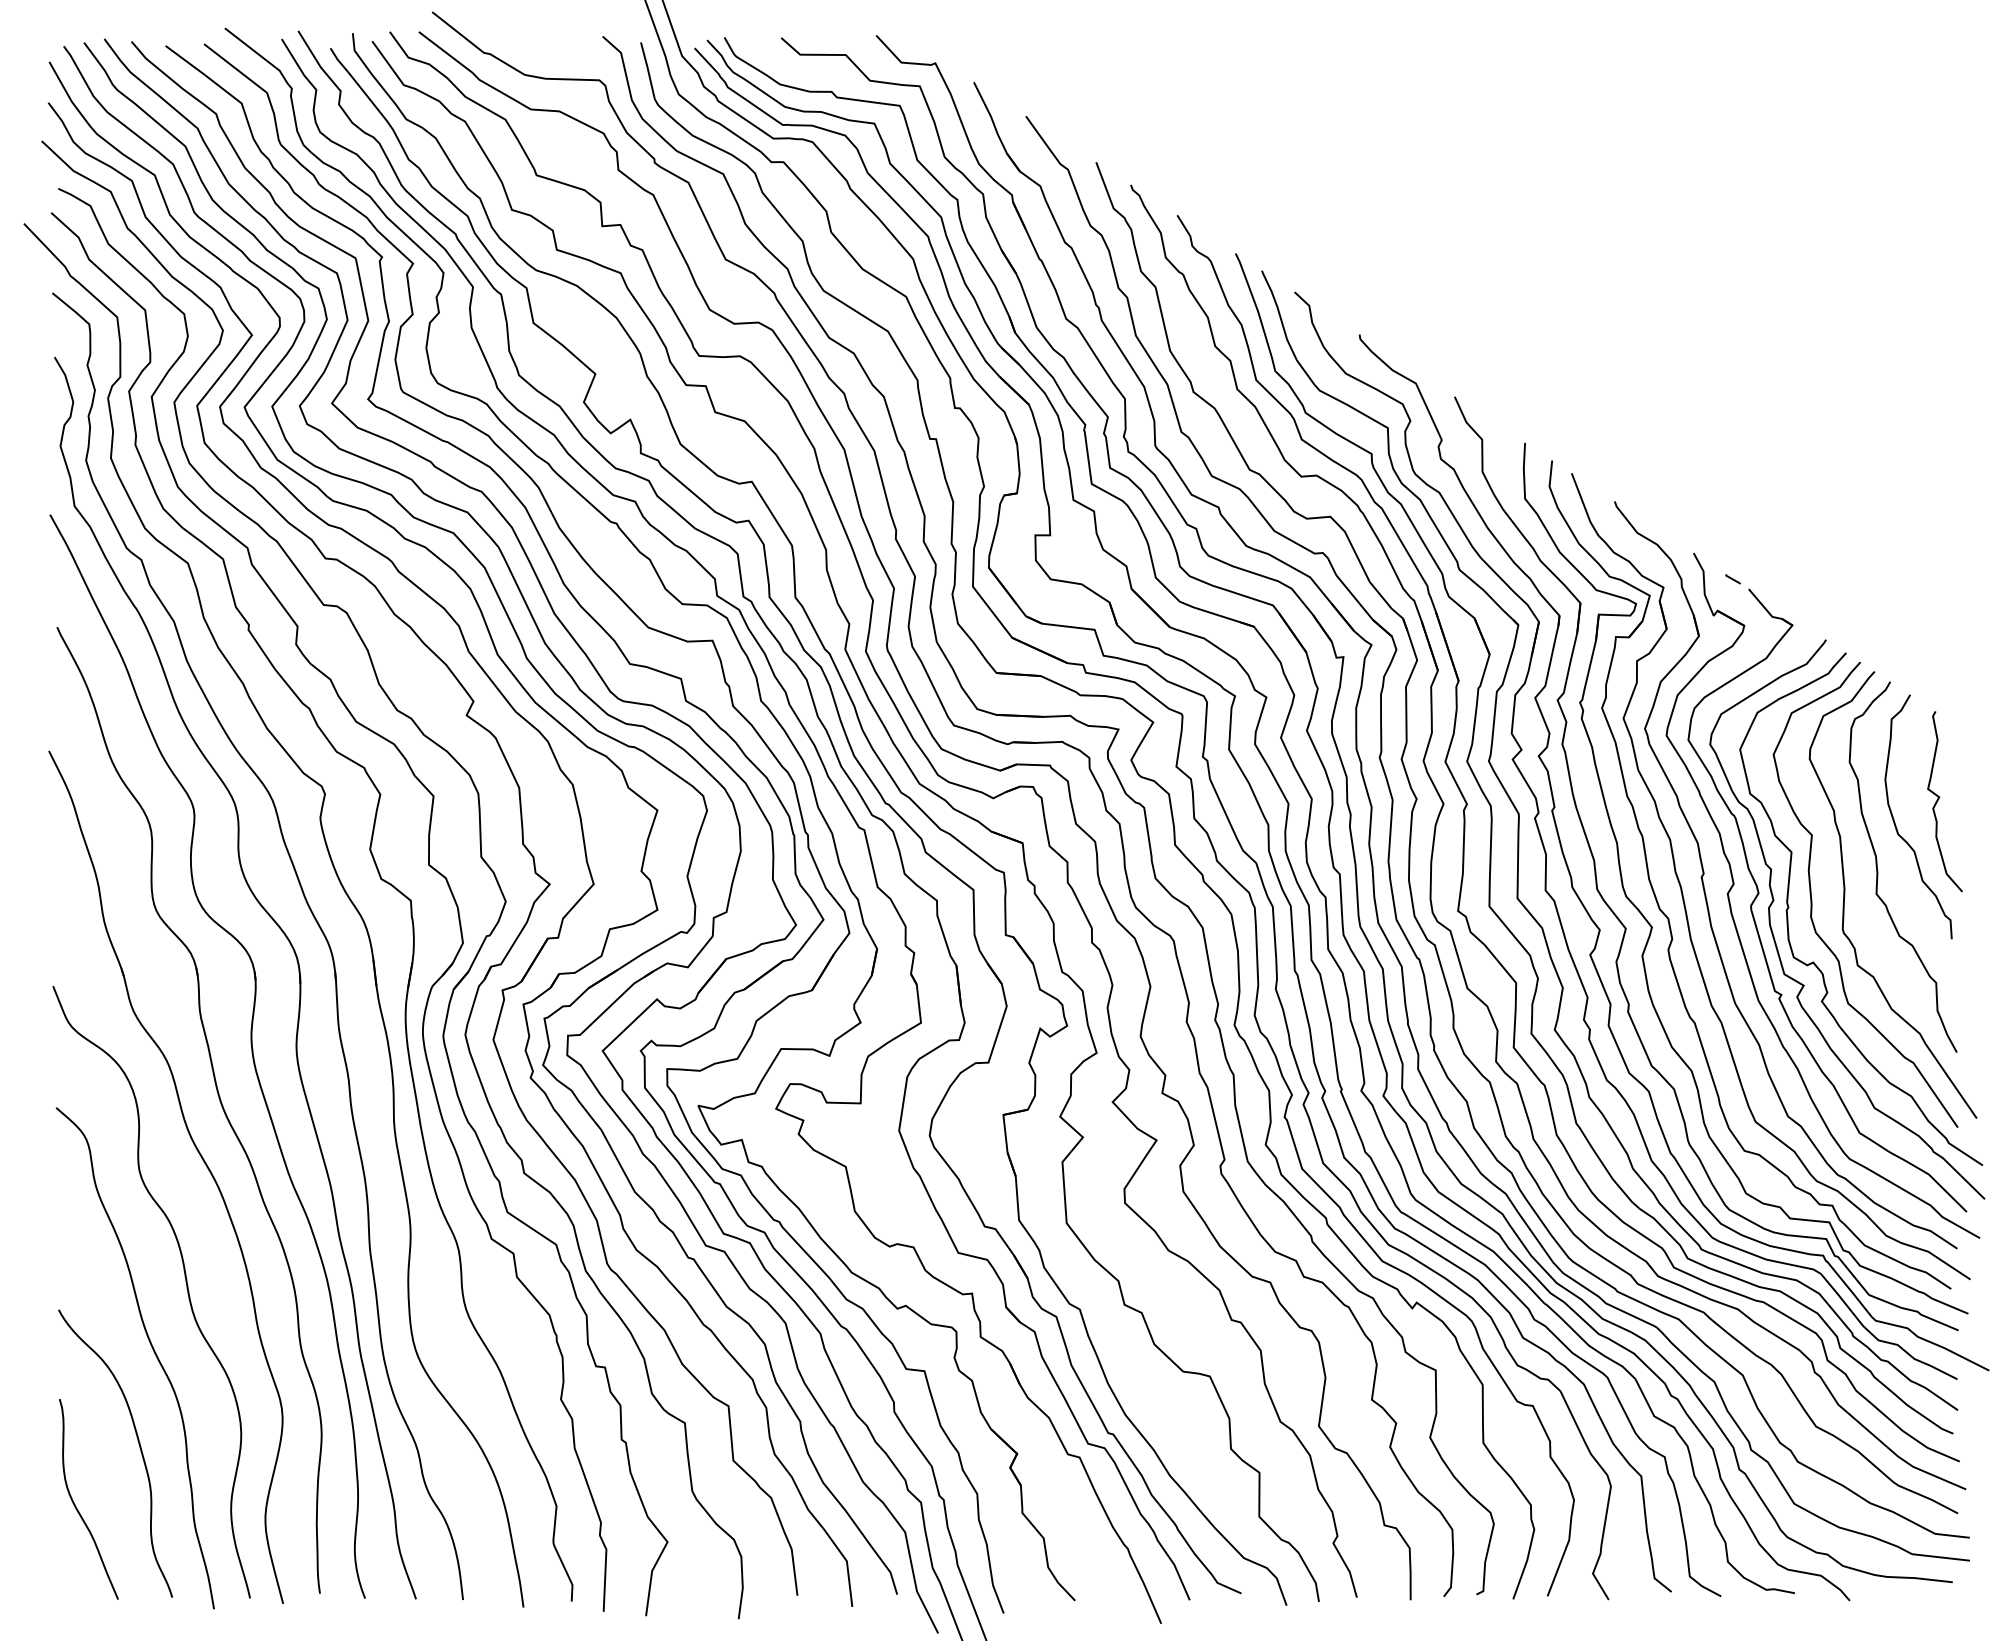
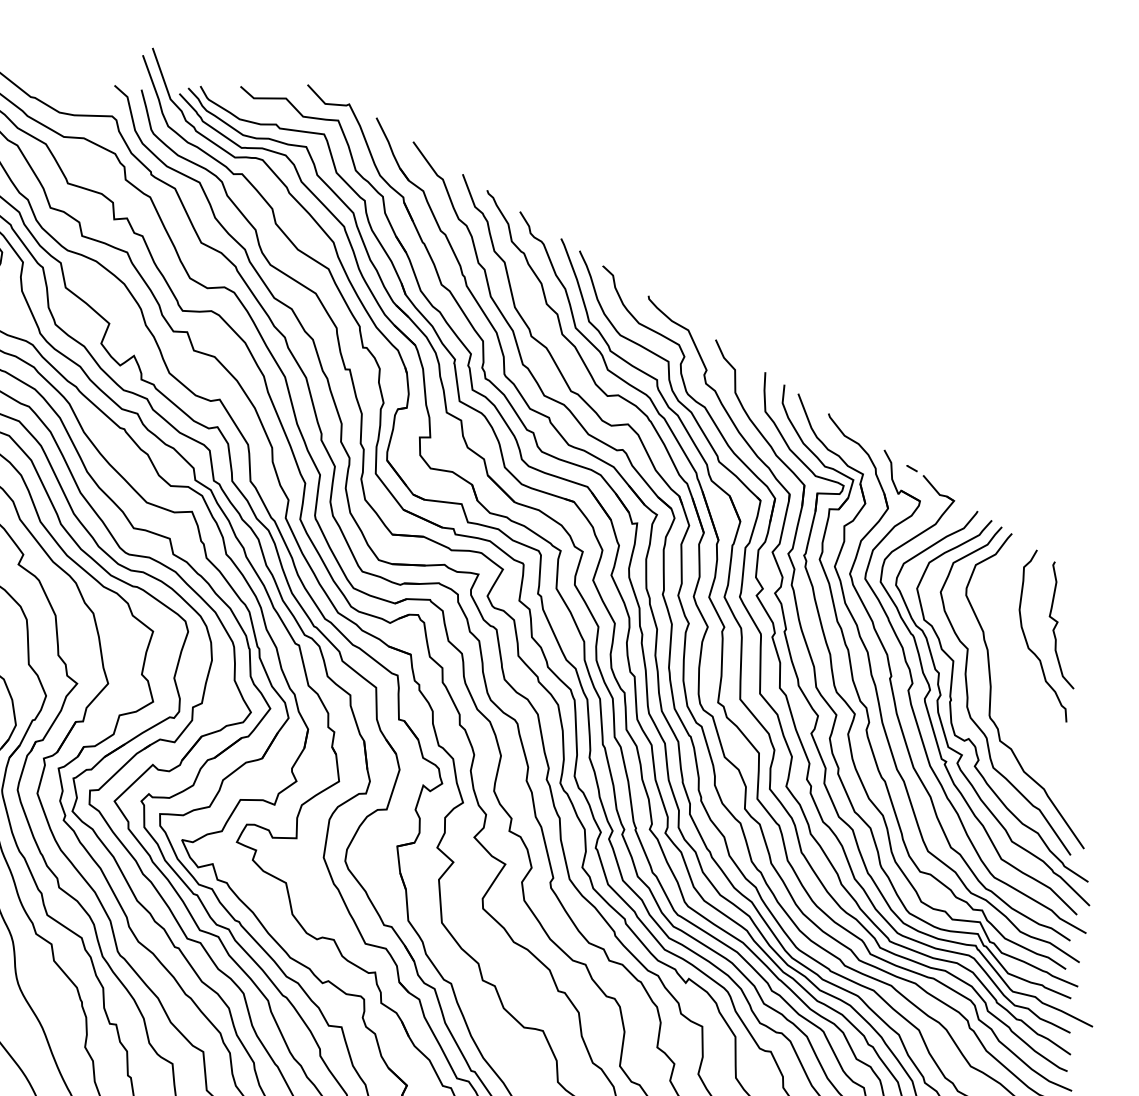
curve: (1878, 870) -> (1014, 673), removed

